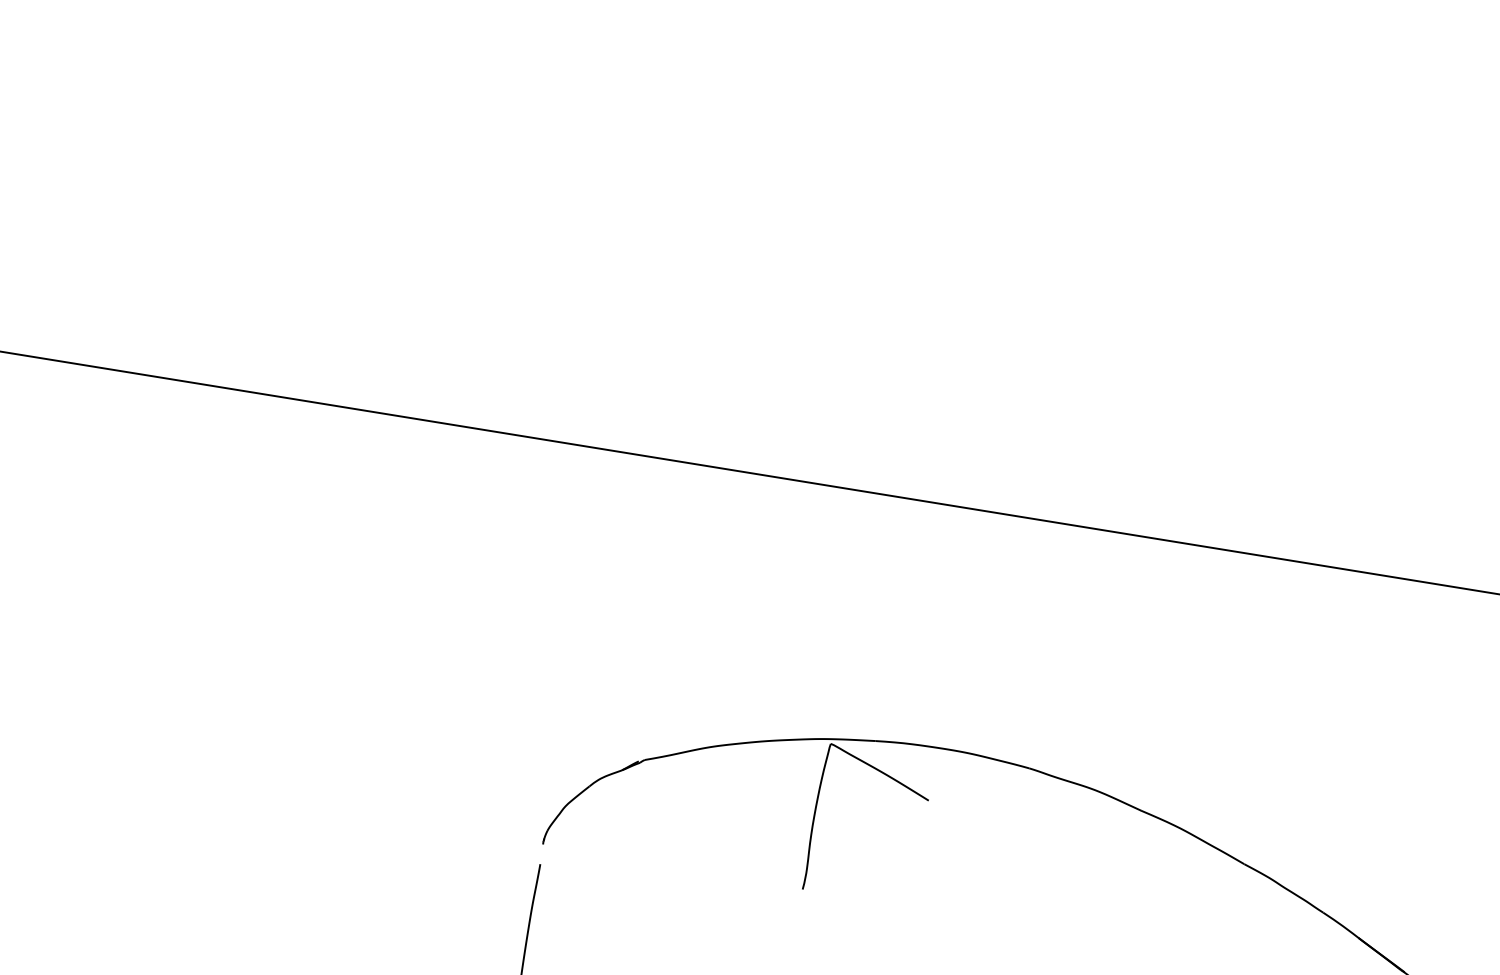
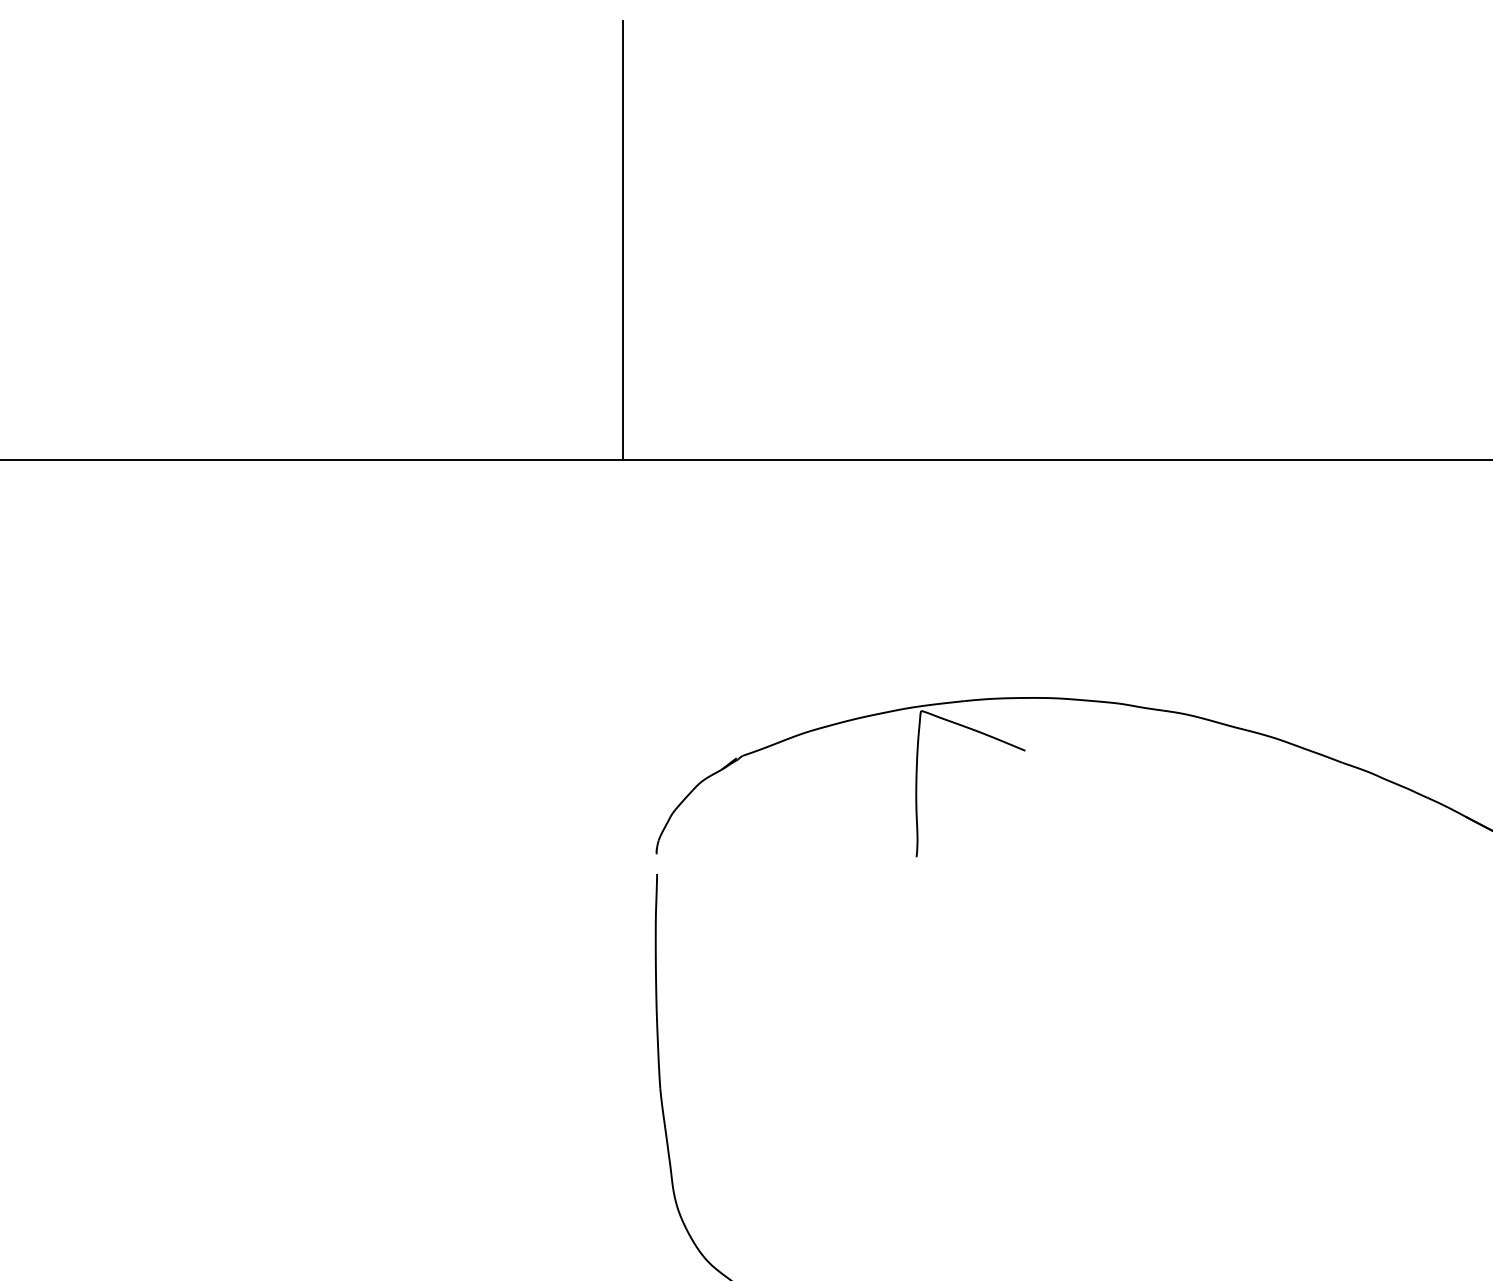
line: (608, 224) -> (622, 240), added

